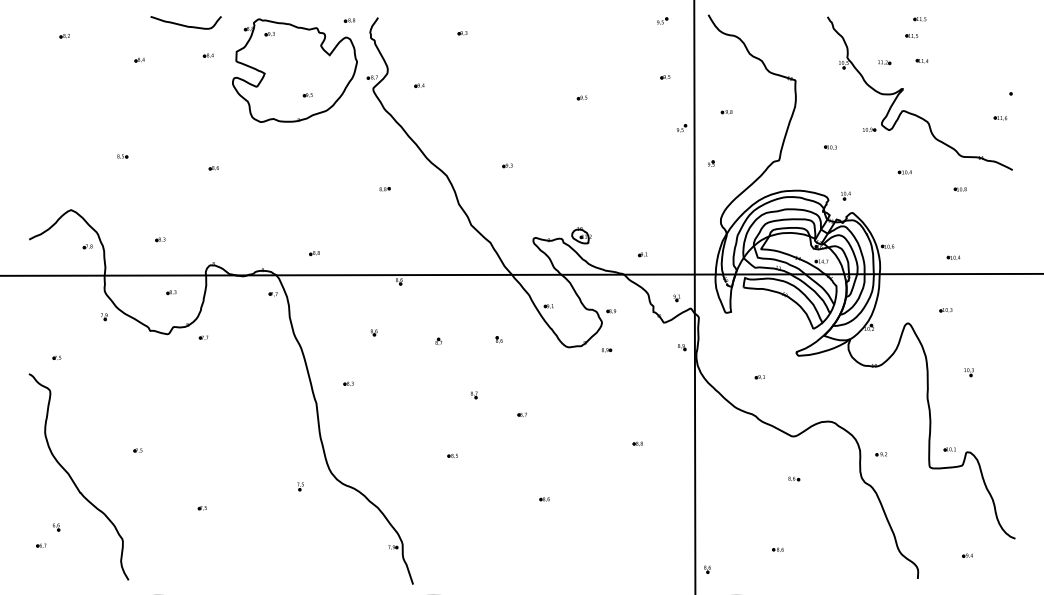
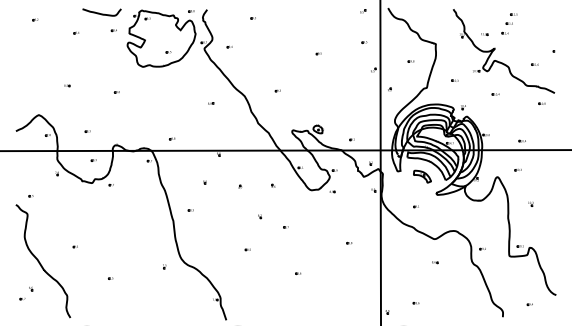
part: (915, 26) -> (511, 18), moved
part: (725, 112) -> (410, 61), moved
part: (999, 117) -> (534, 64), moved
part: (959, 188) -> (541, 103), moved
part: (771, 322) -> (422, 176), added
part: (776, 550) -> (415, 303), moved

